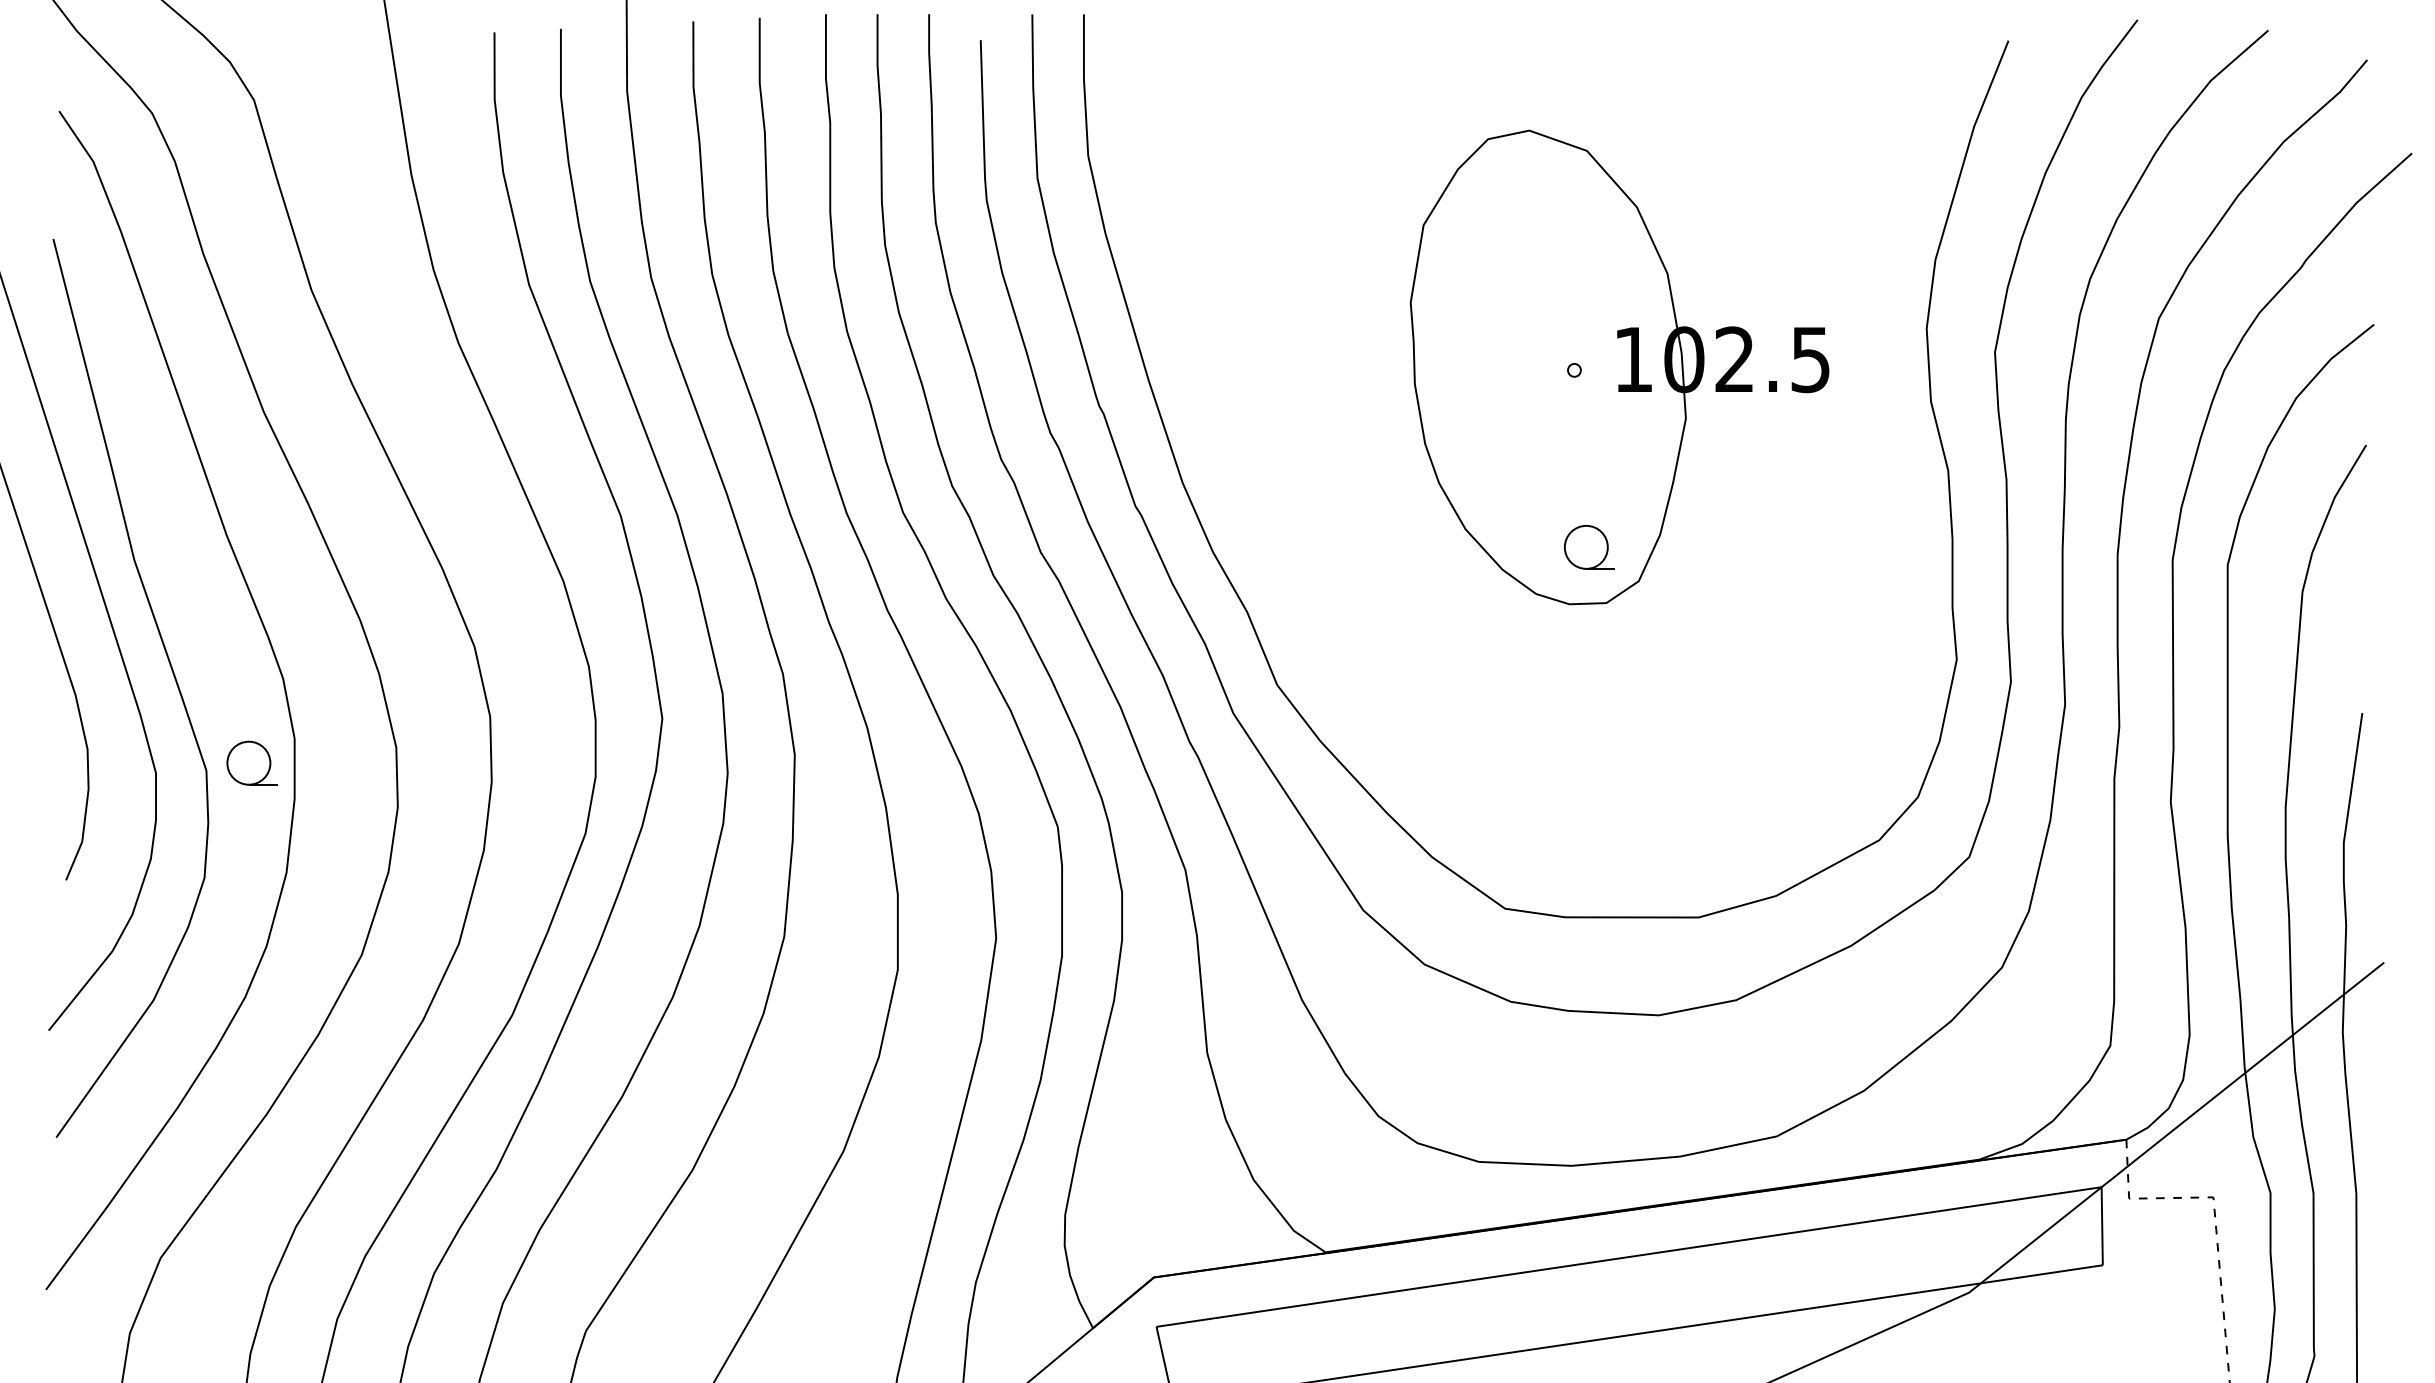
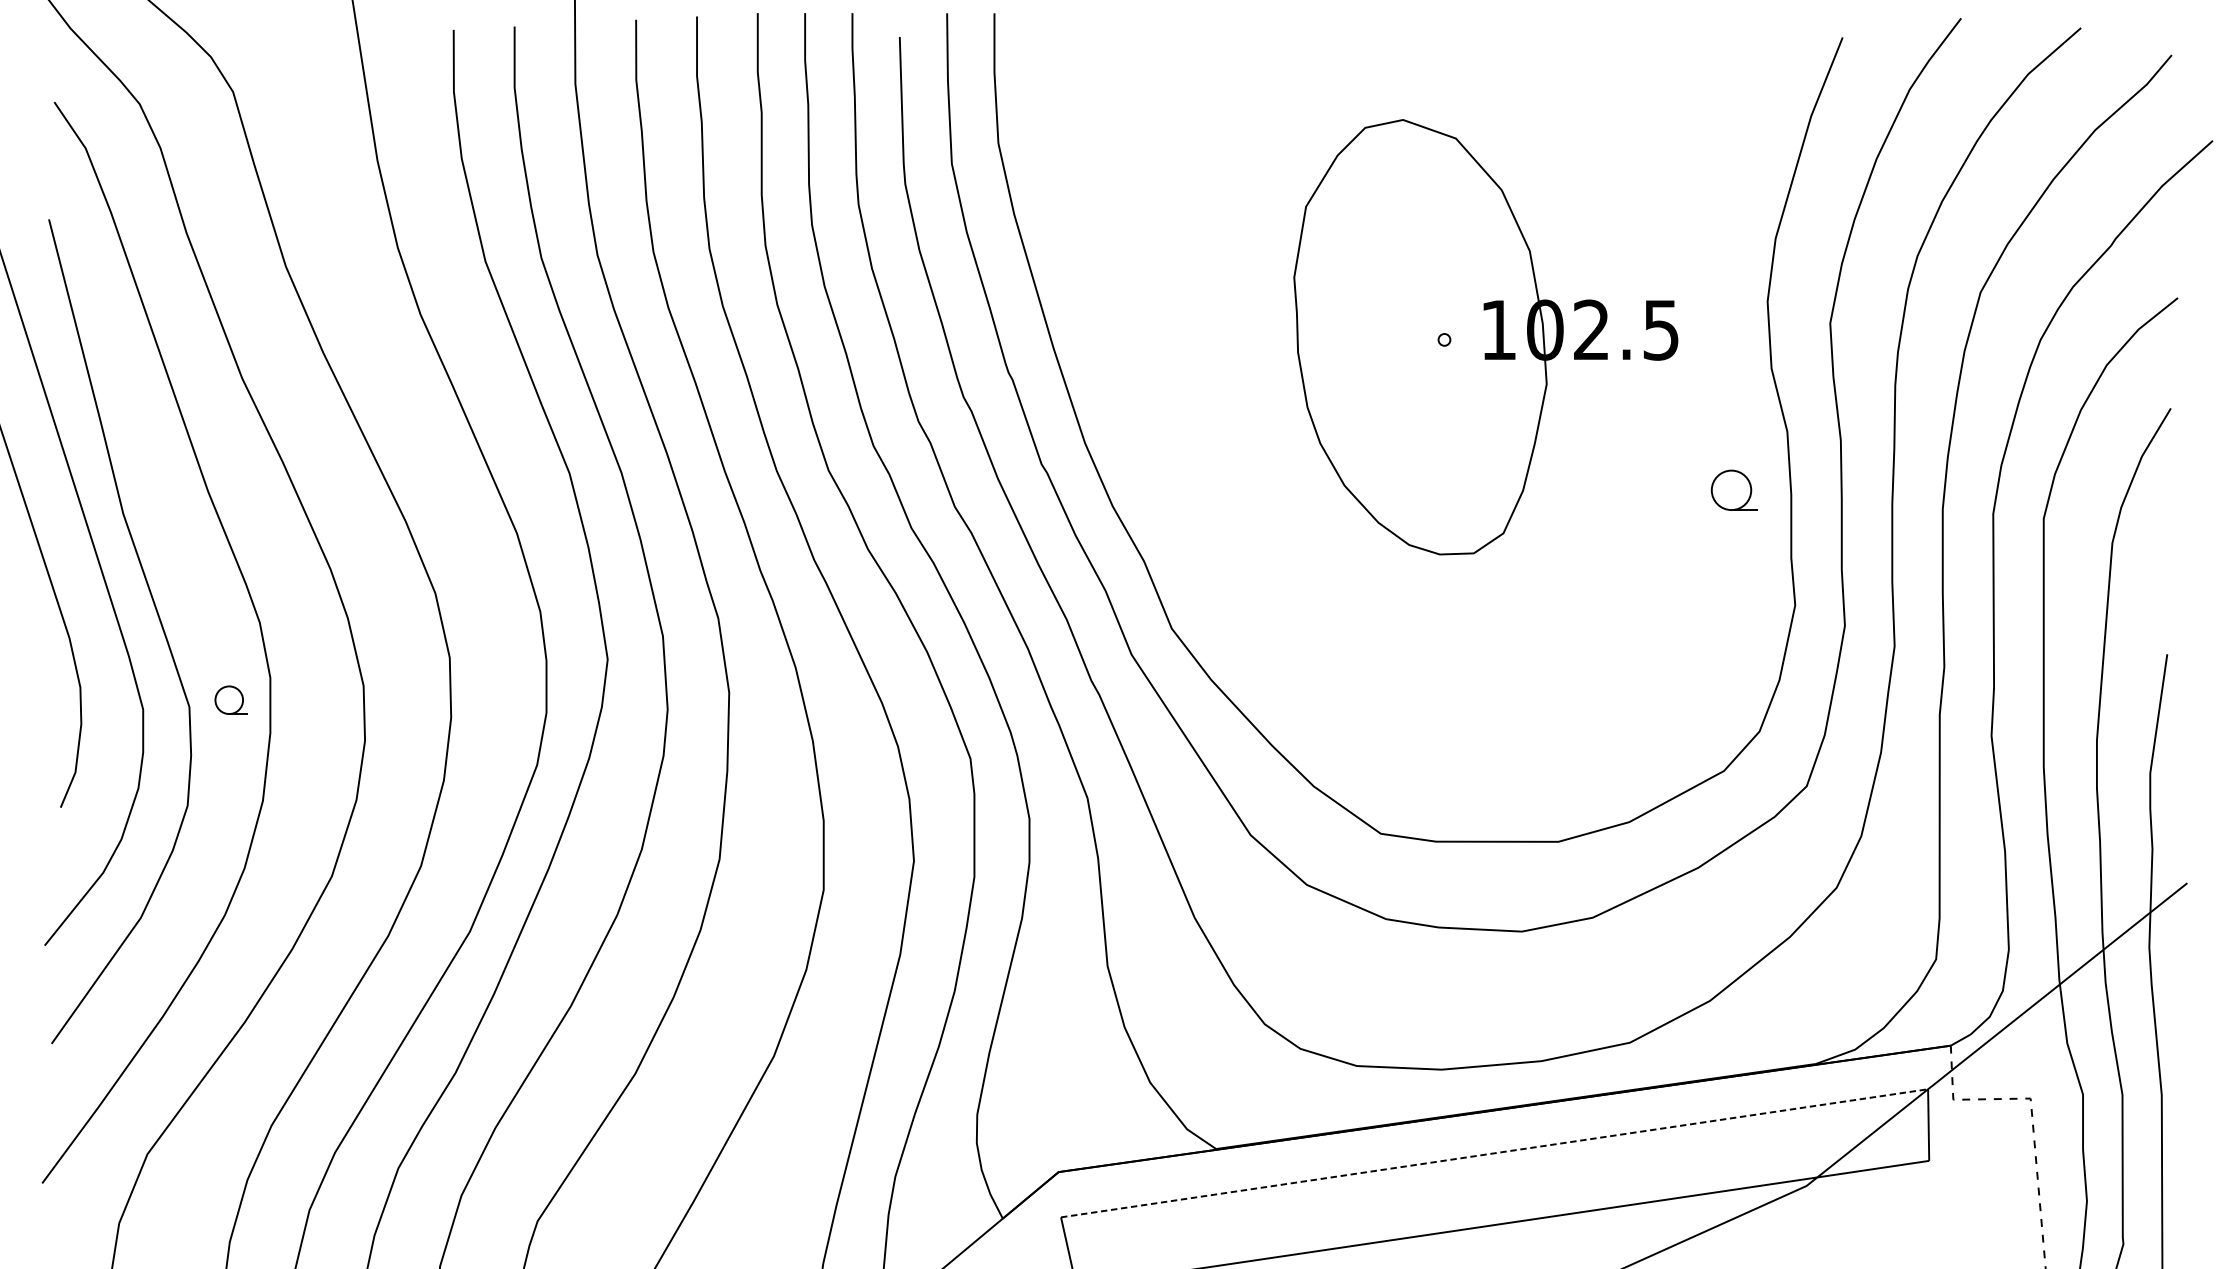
part: (1589, 547) -> (1734, 490), moved
part: (251, 762) -> (230, 699), size x0.7
line: (1629, 1257) -> (1494, 1153), solid -> dashed

